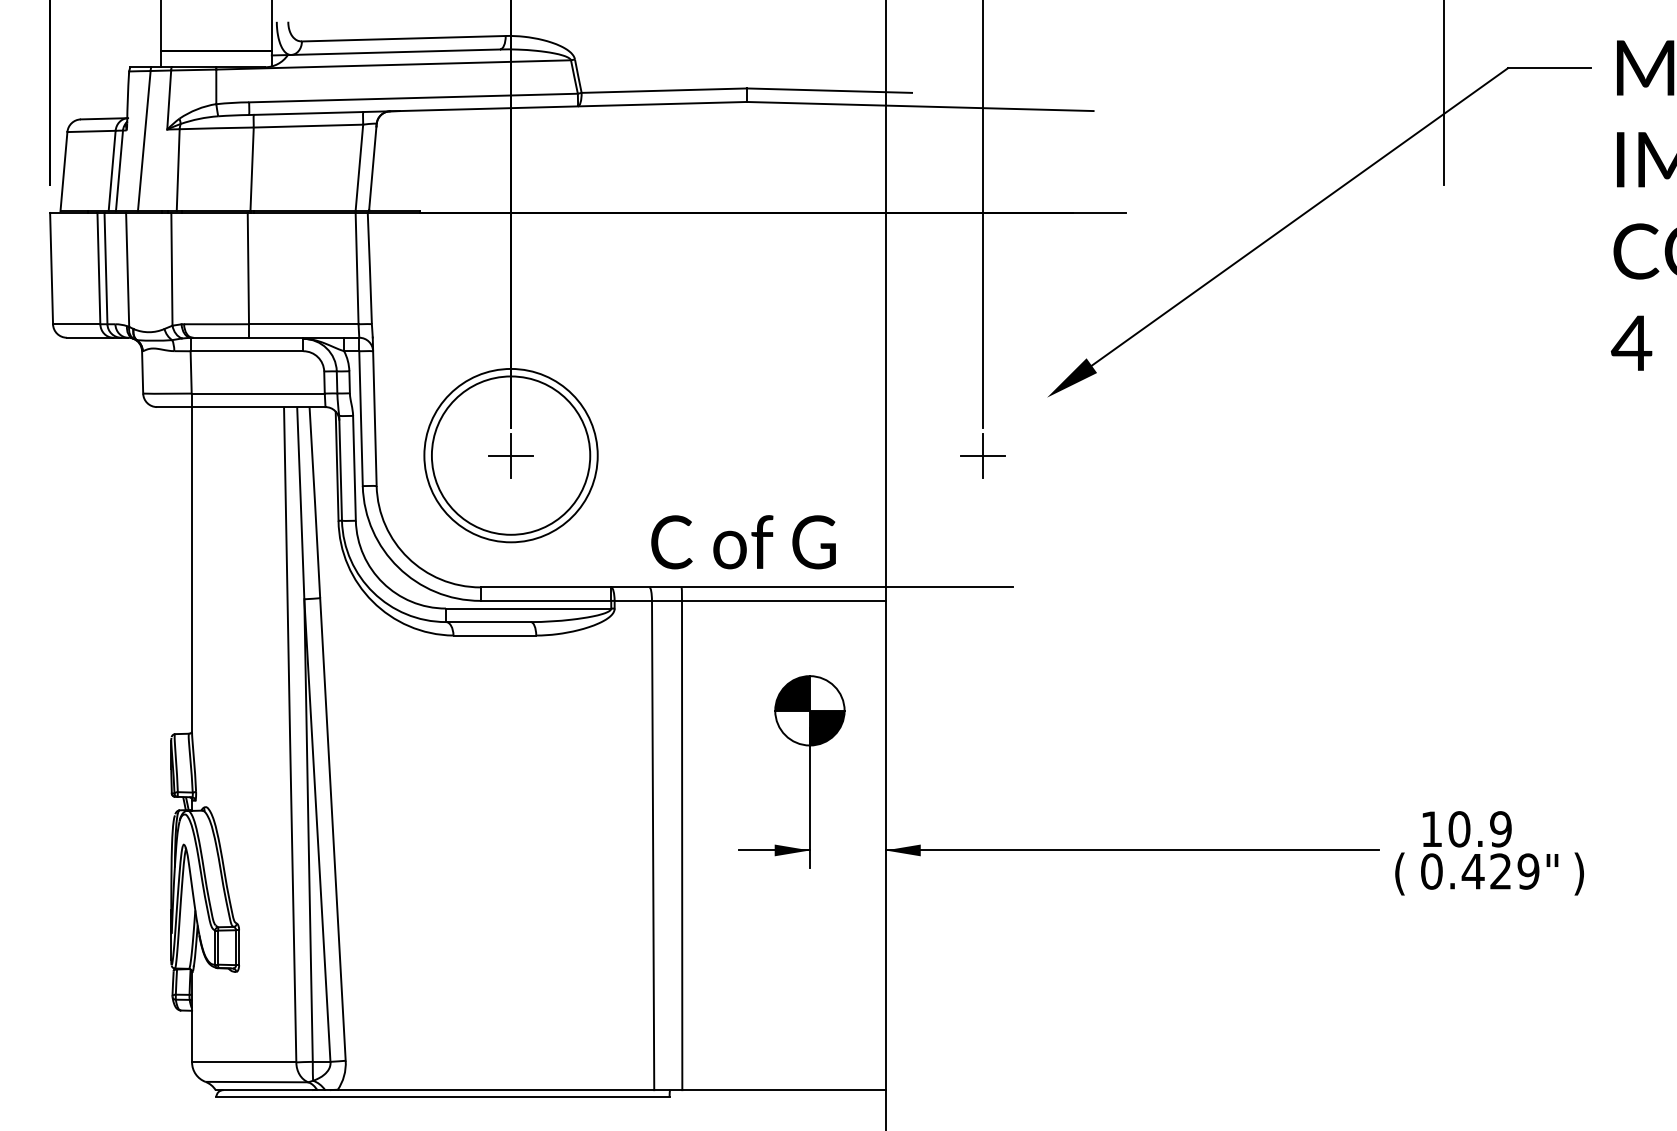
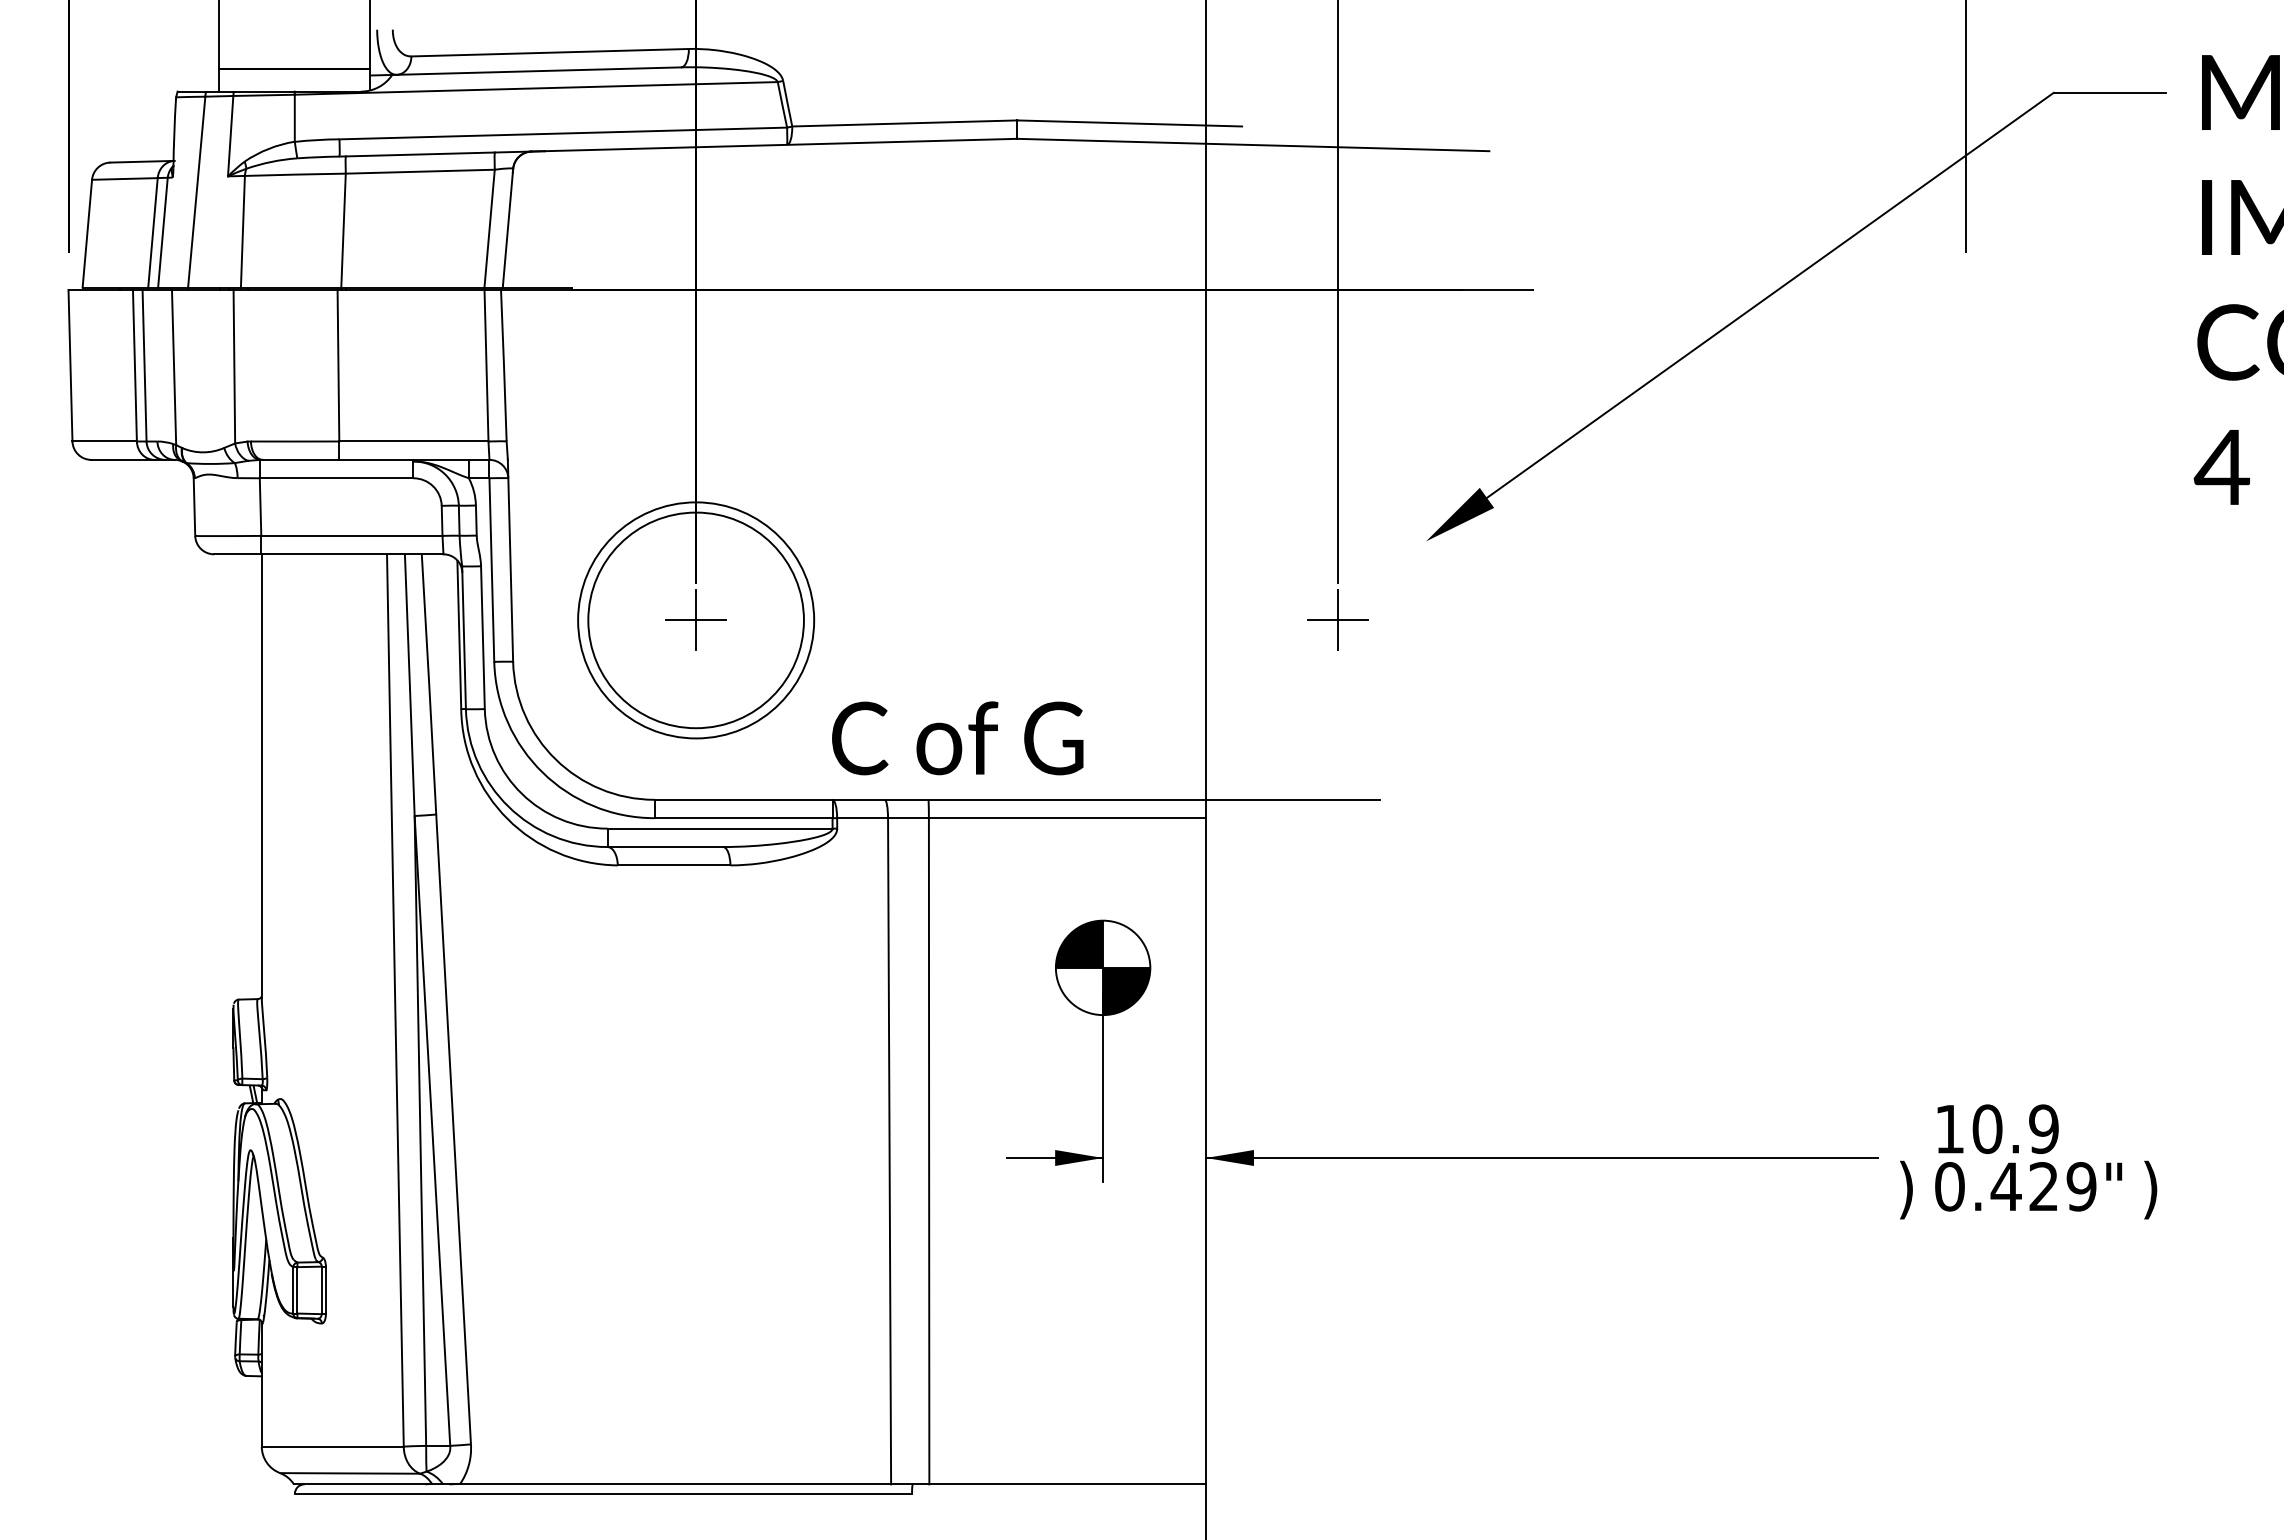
text: (743, 542) -> (957, 738), moved
text: (1399, 873) -> (1906, 1189), ( -> )

